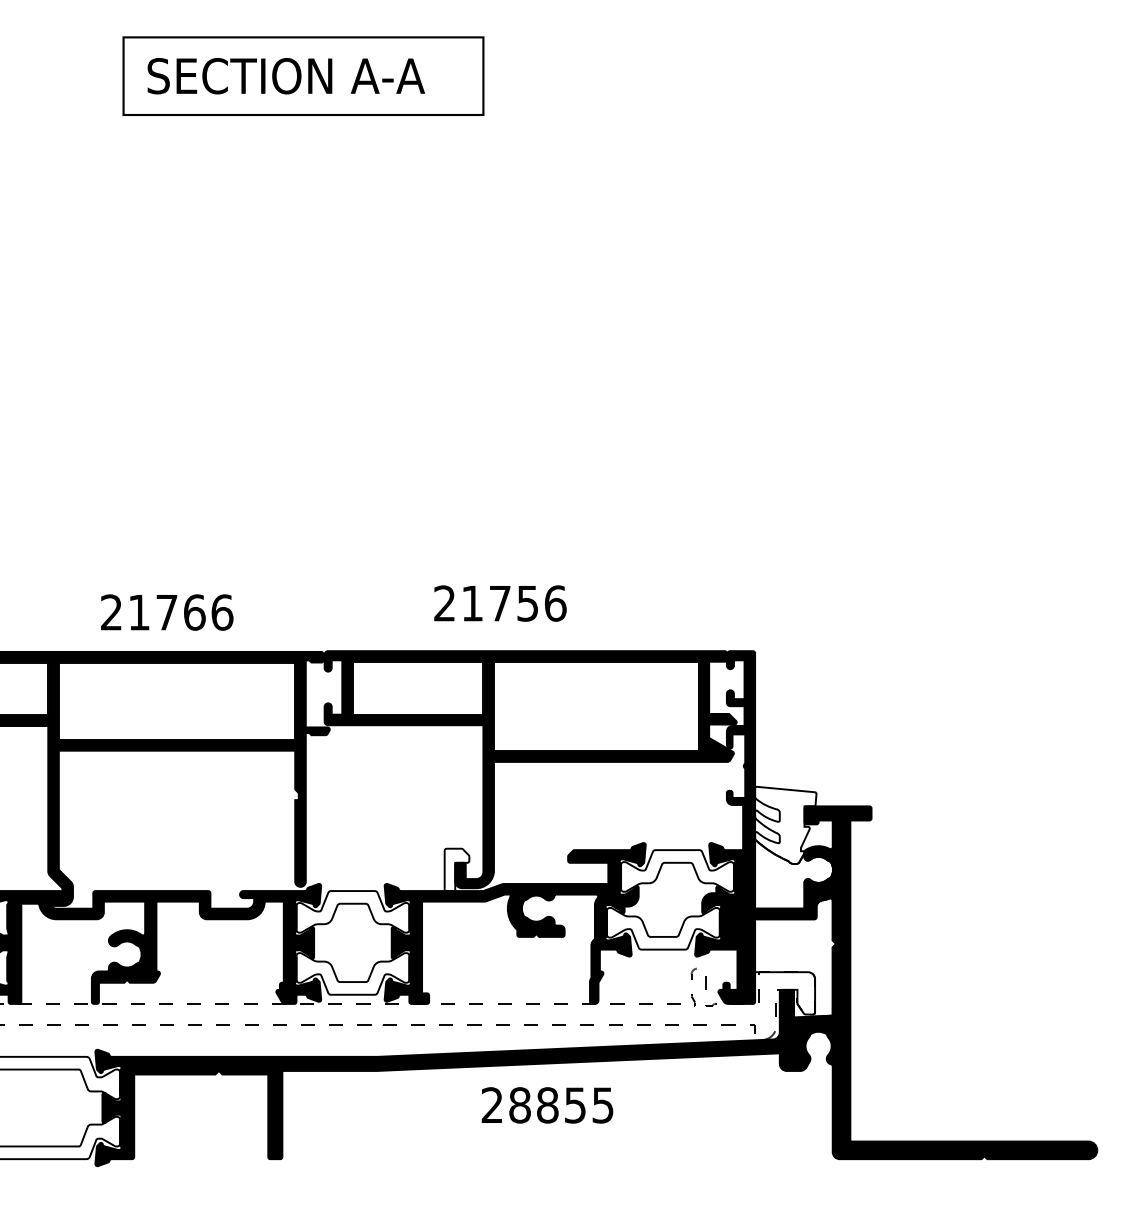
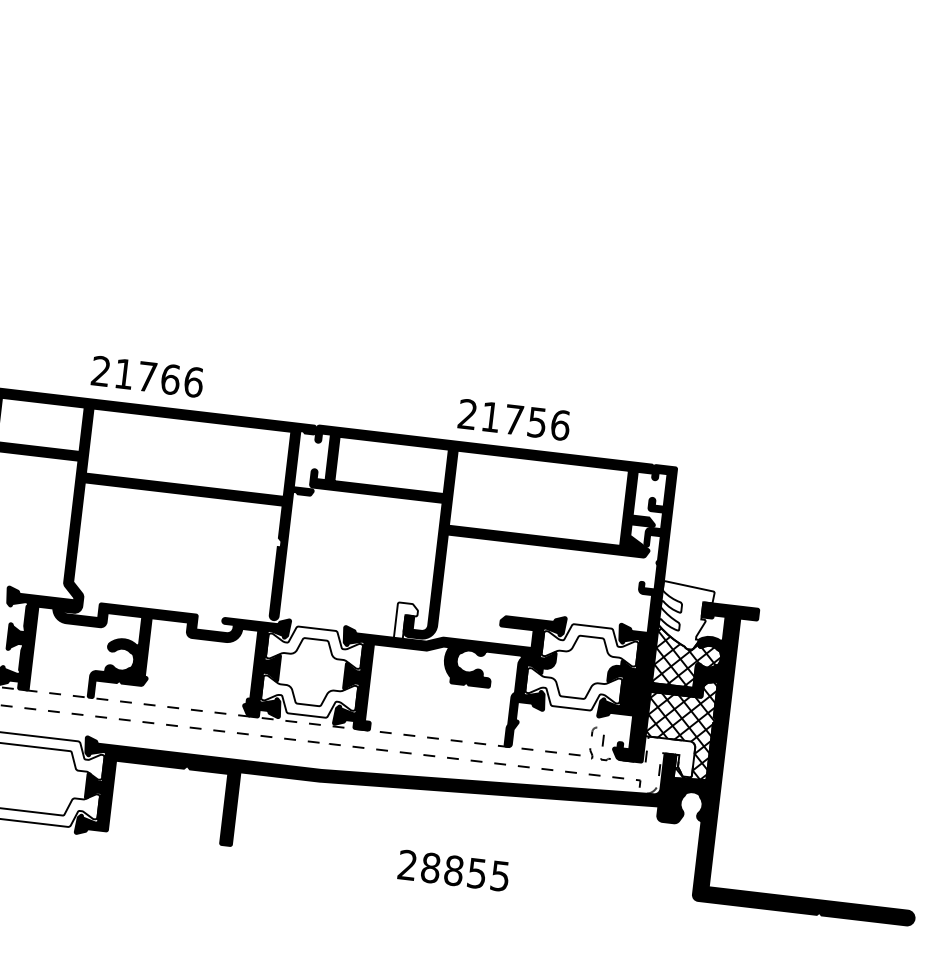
text: (500, 603) -> (514, 419), moved
text: (167, 612) -> (147, 376), moved
hatch: (793, 875) -> (687, 659), added
hatch: (794, 958) -> (679, 728), added
text: (547, 1105) -> (453, 870), moved

